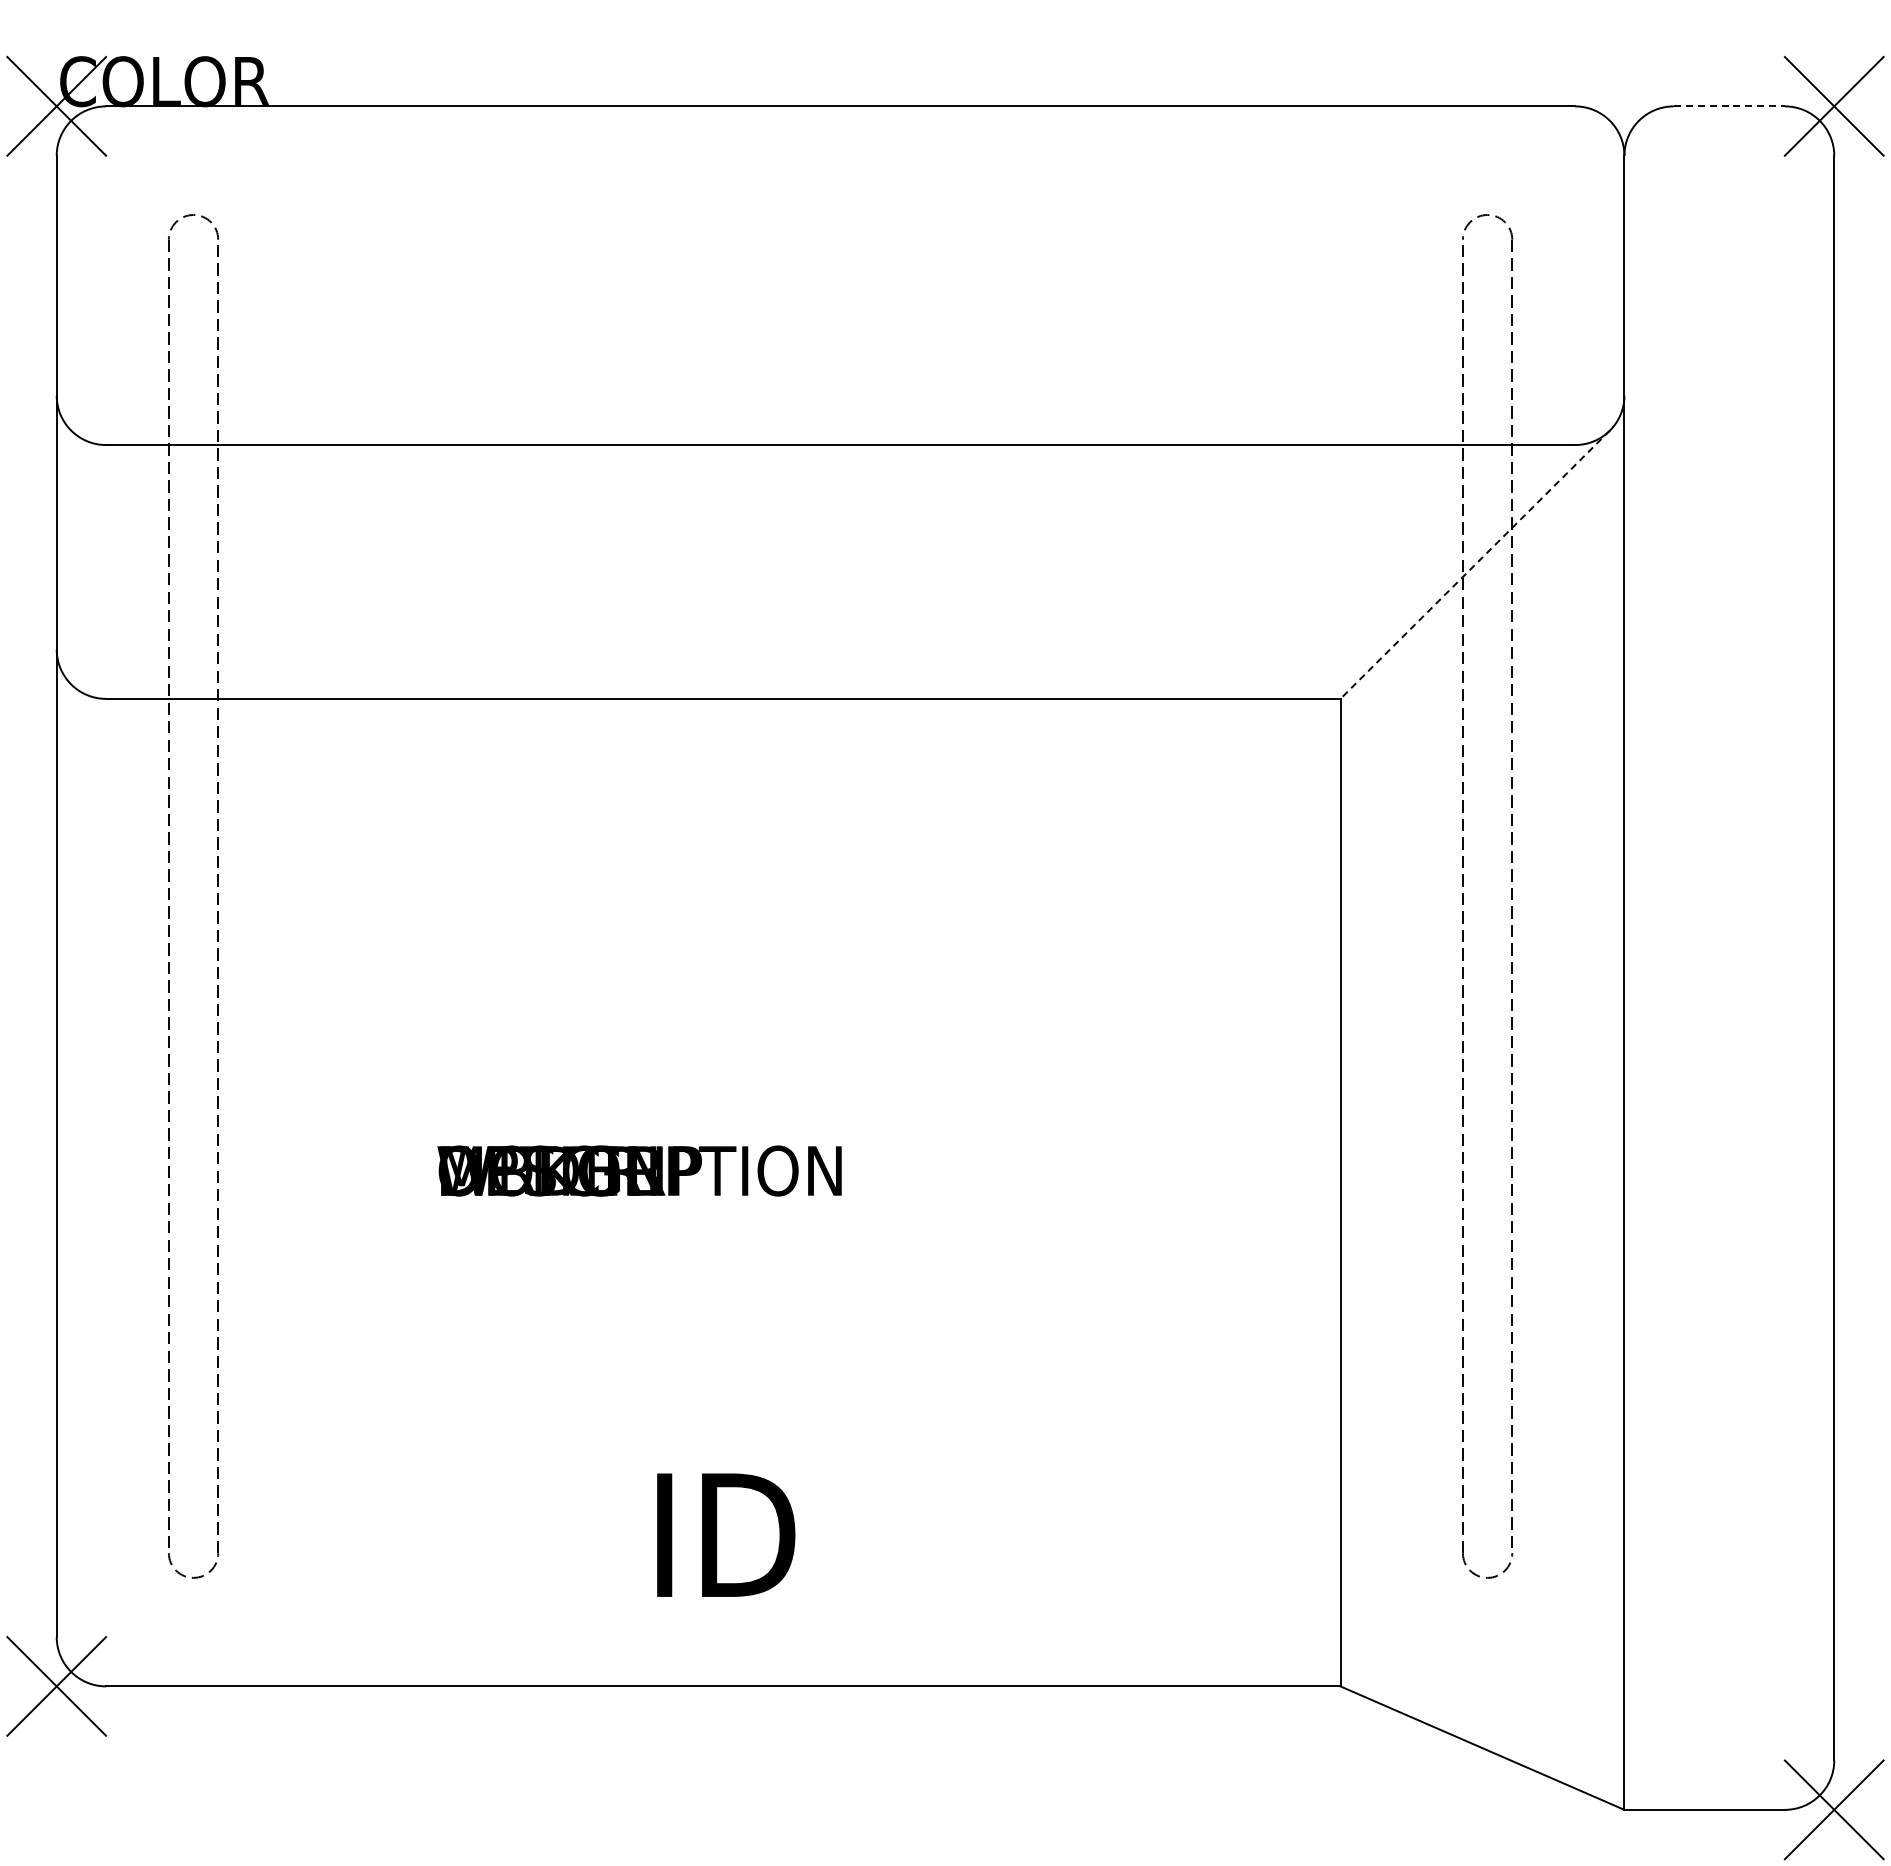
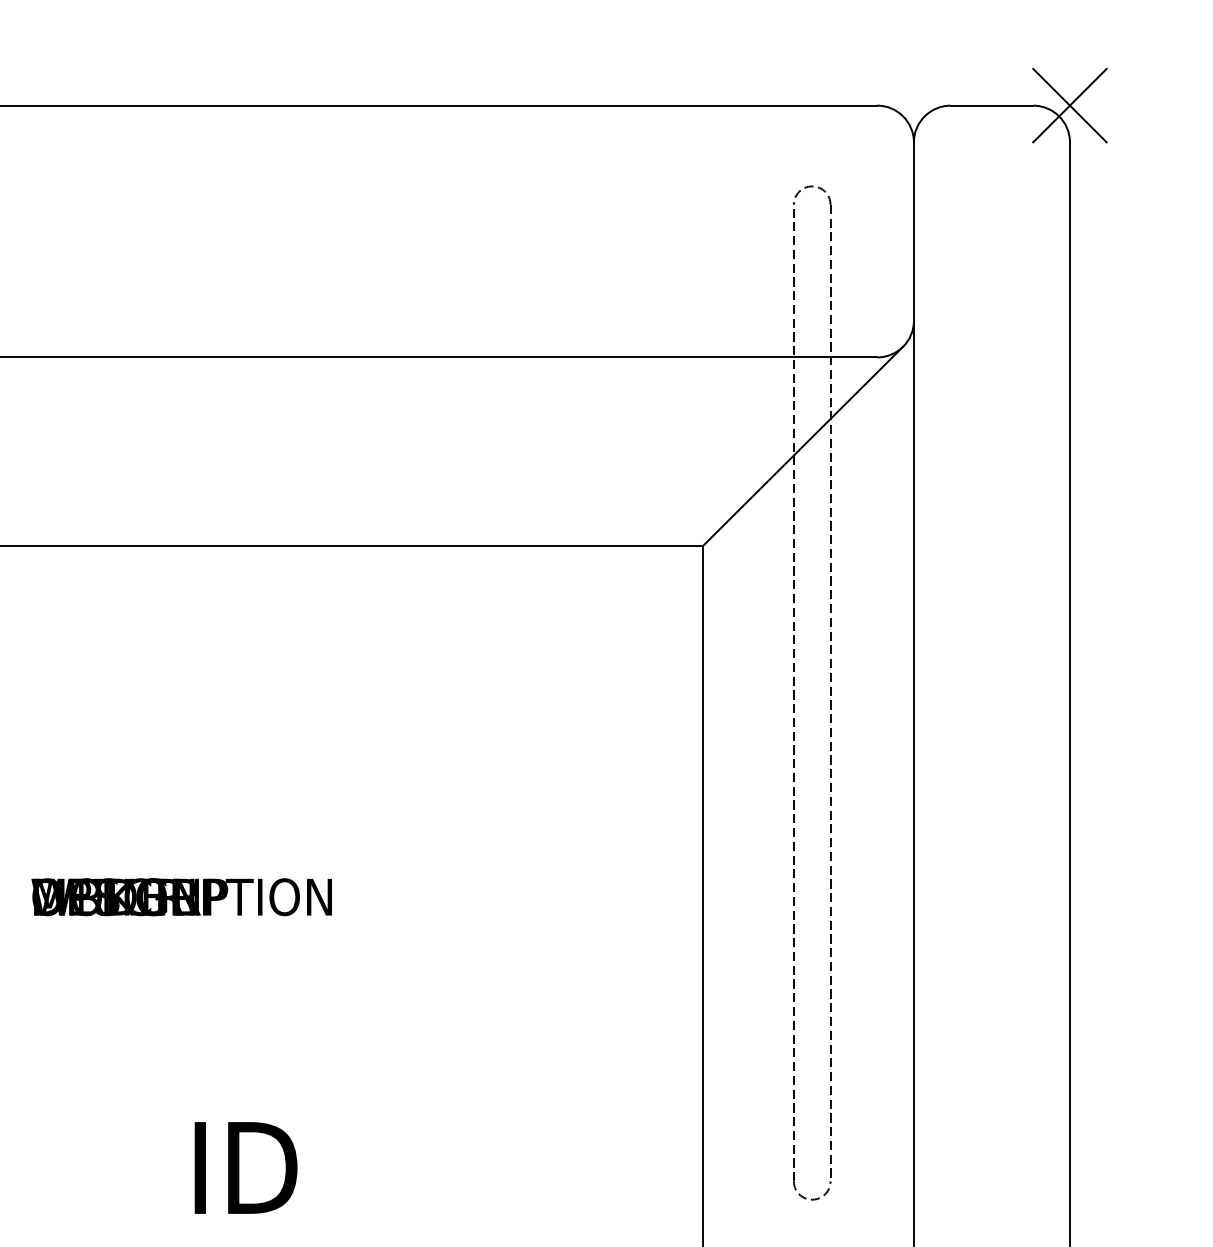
line: (1729, 106) -> (992, 105), dashed -> solid
line: (1474, 565) -> (802, 447), dashed -> solid

